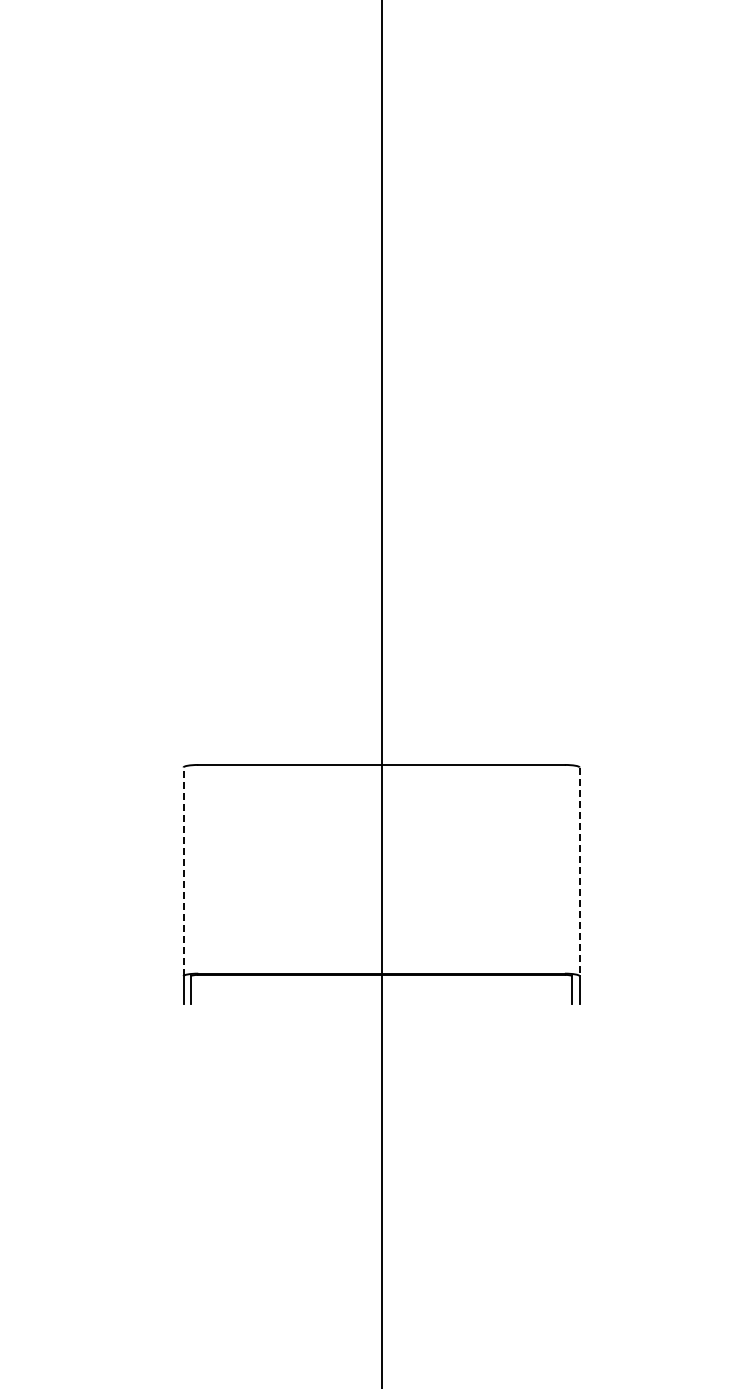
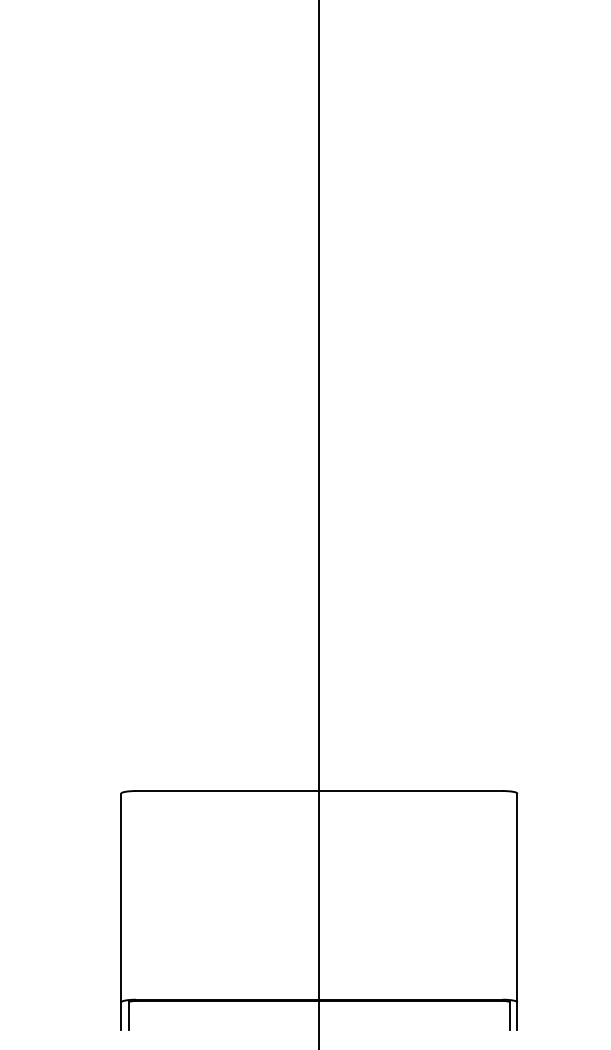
line: (183, 871) -> (121, 897), dashed -> solid
line: (579, 872) -> (517, 898), dashed -> solid

